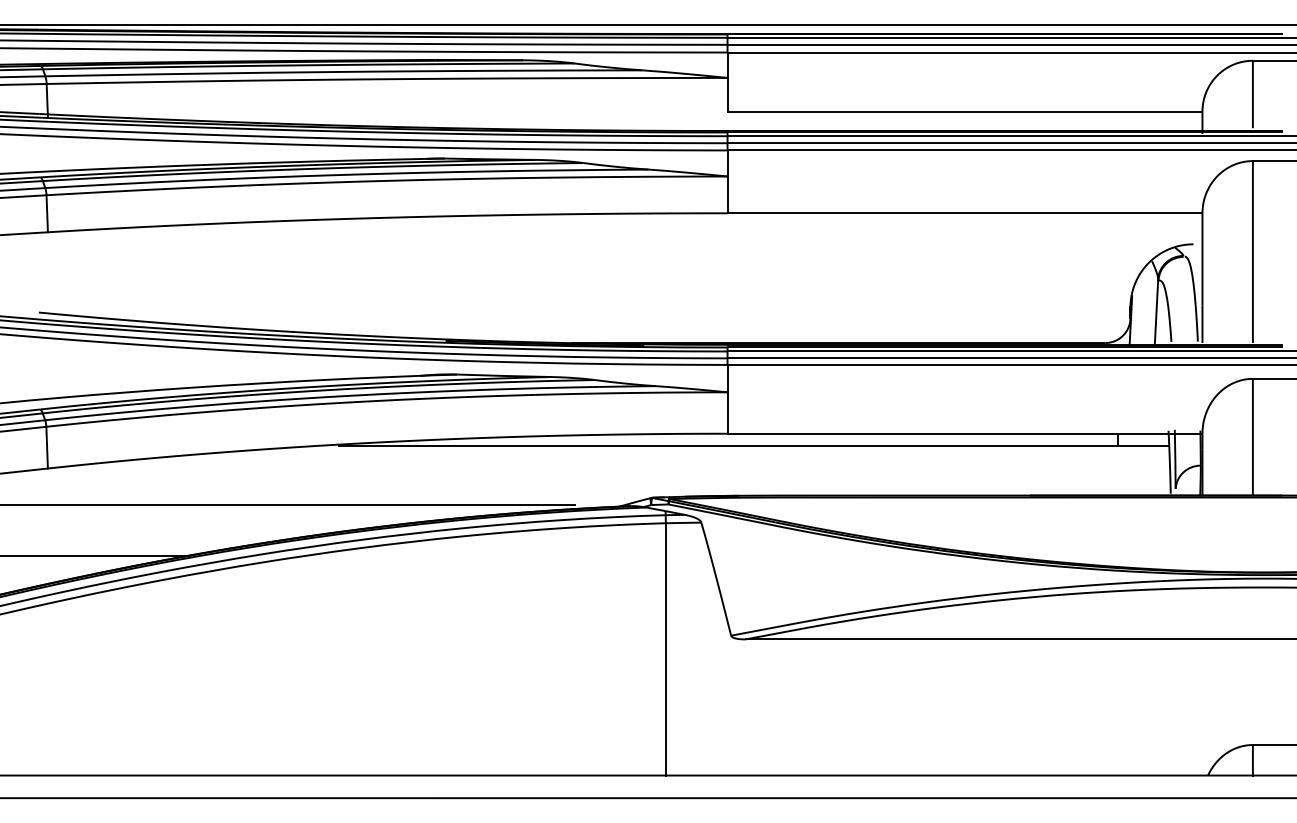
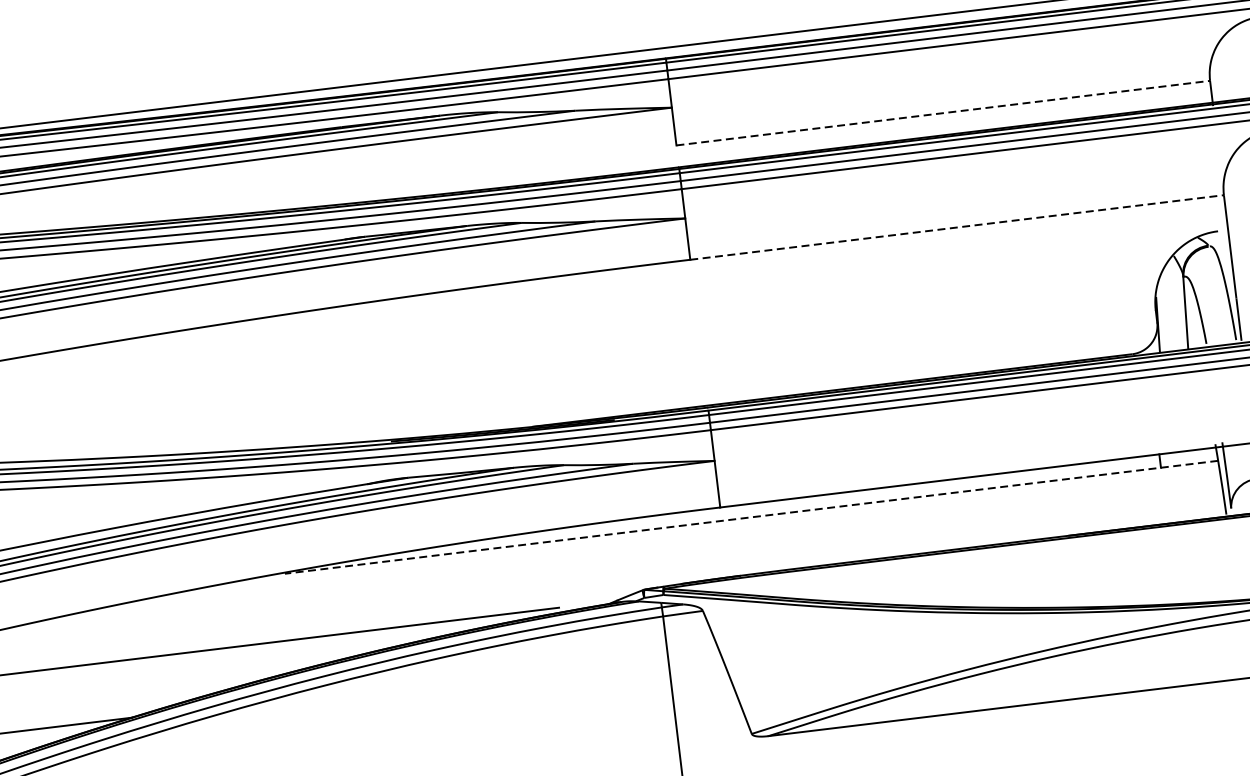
line: (965, 111) -> (943, 113), solid -> dashed
line: (965, 213) -> (957, 227), solid -> dashed
line: (753, 445) -> (751, 517), solid -> dashed

